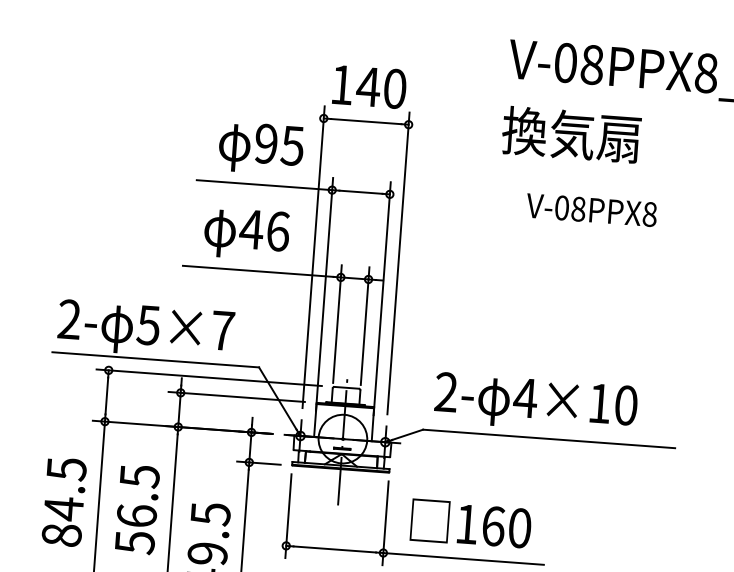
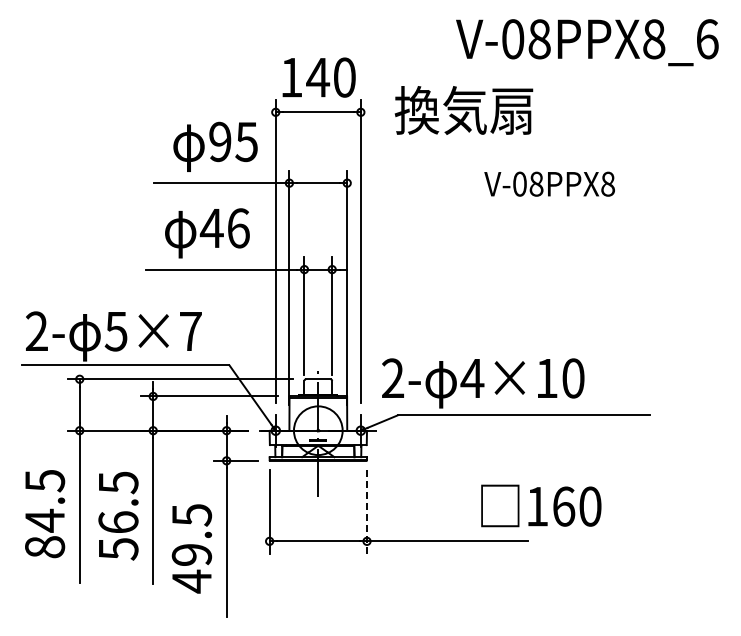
text: (571, 134) -> (463, 110), moved
text: (536, 403) -> (483, 383), moved
line: (386, 523) -> (367, 511), solid -> dashed
text: (471, 523) -> (541, 505), moved

